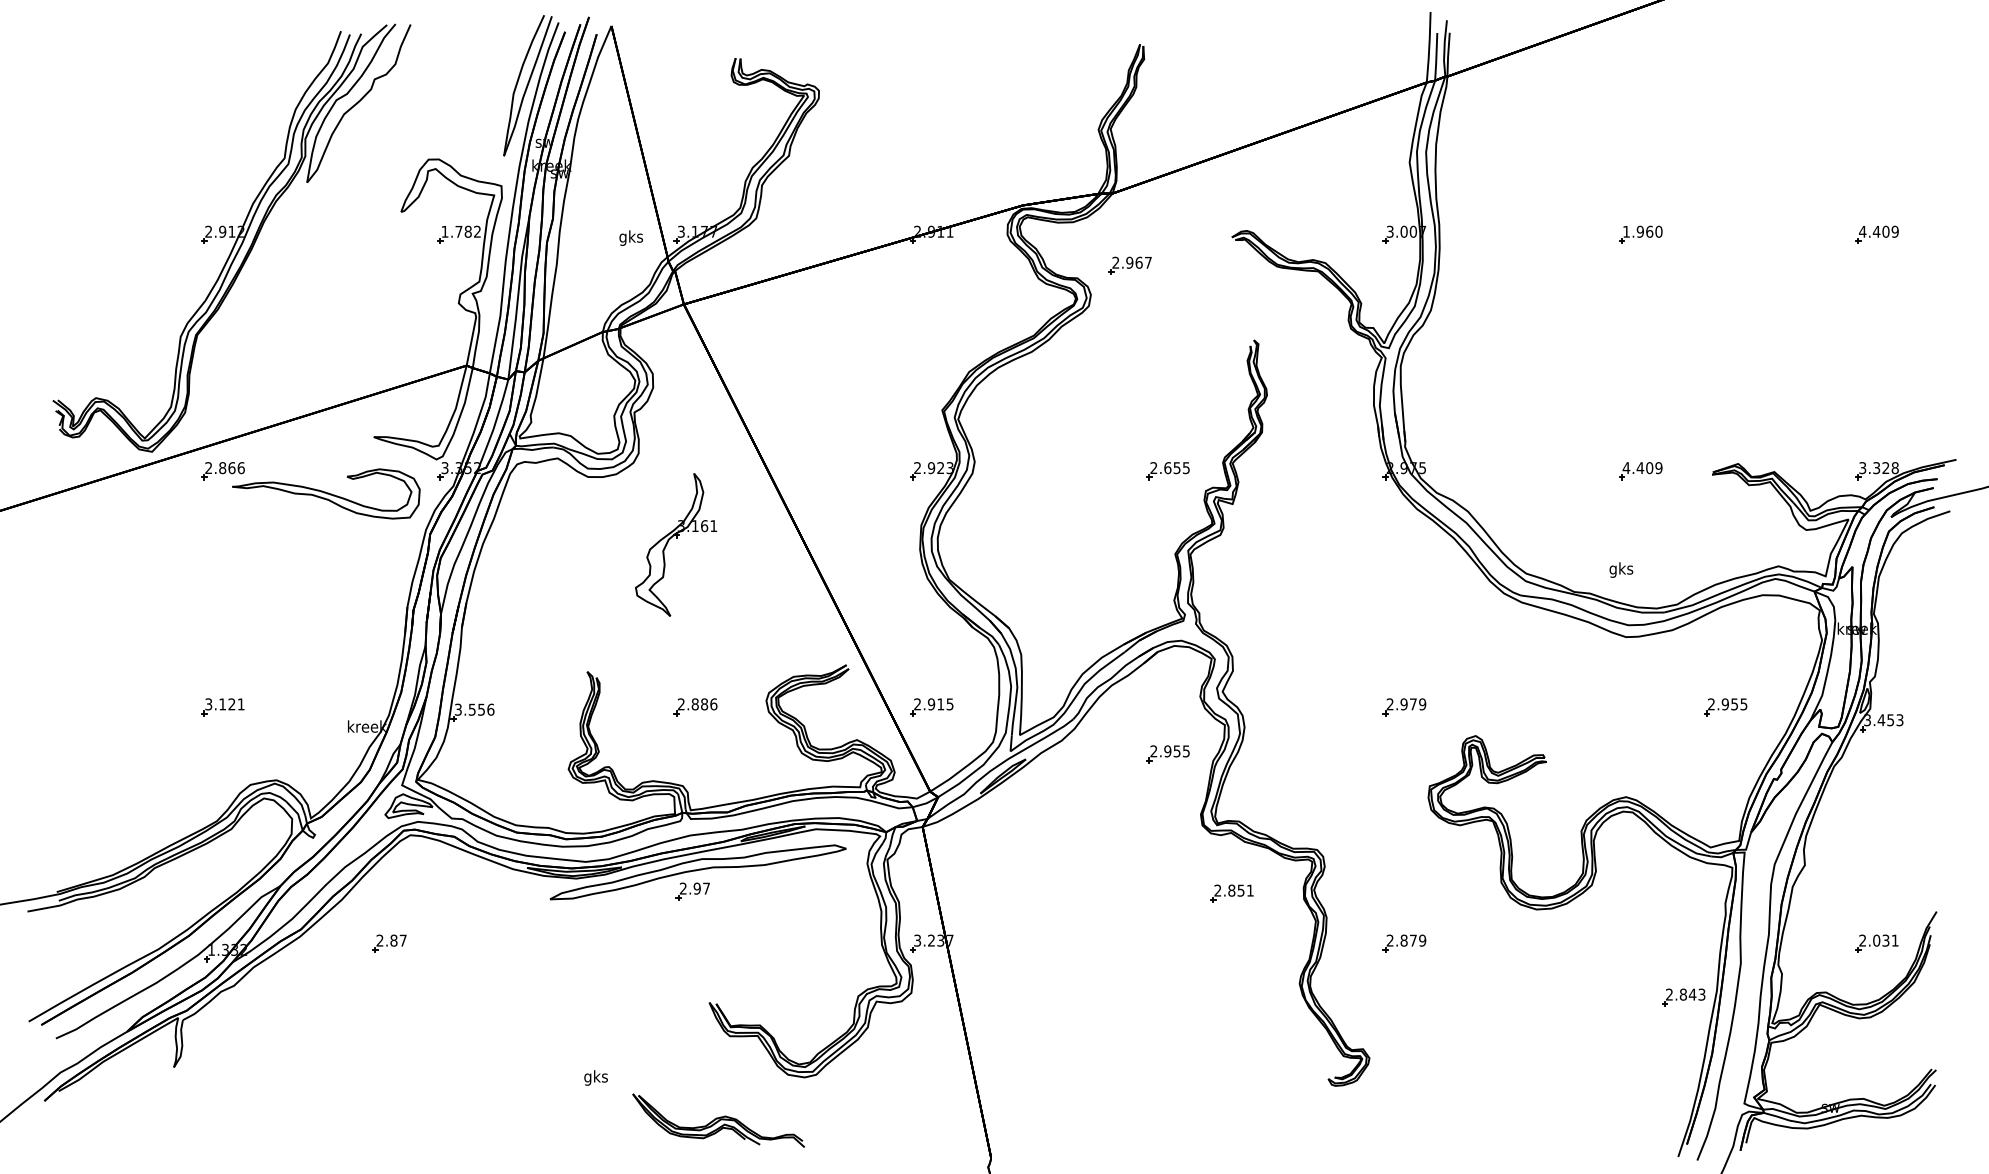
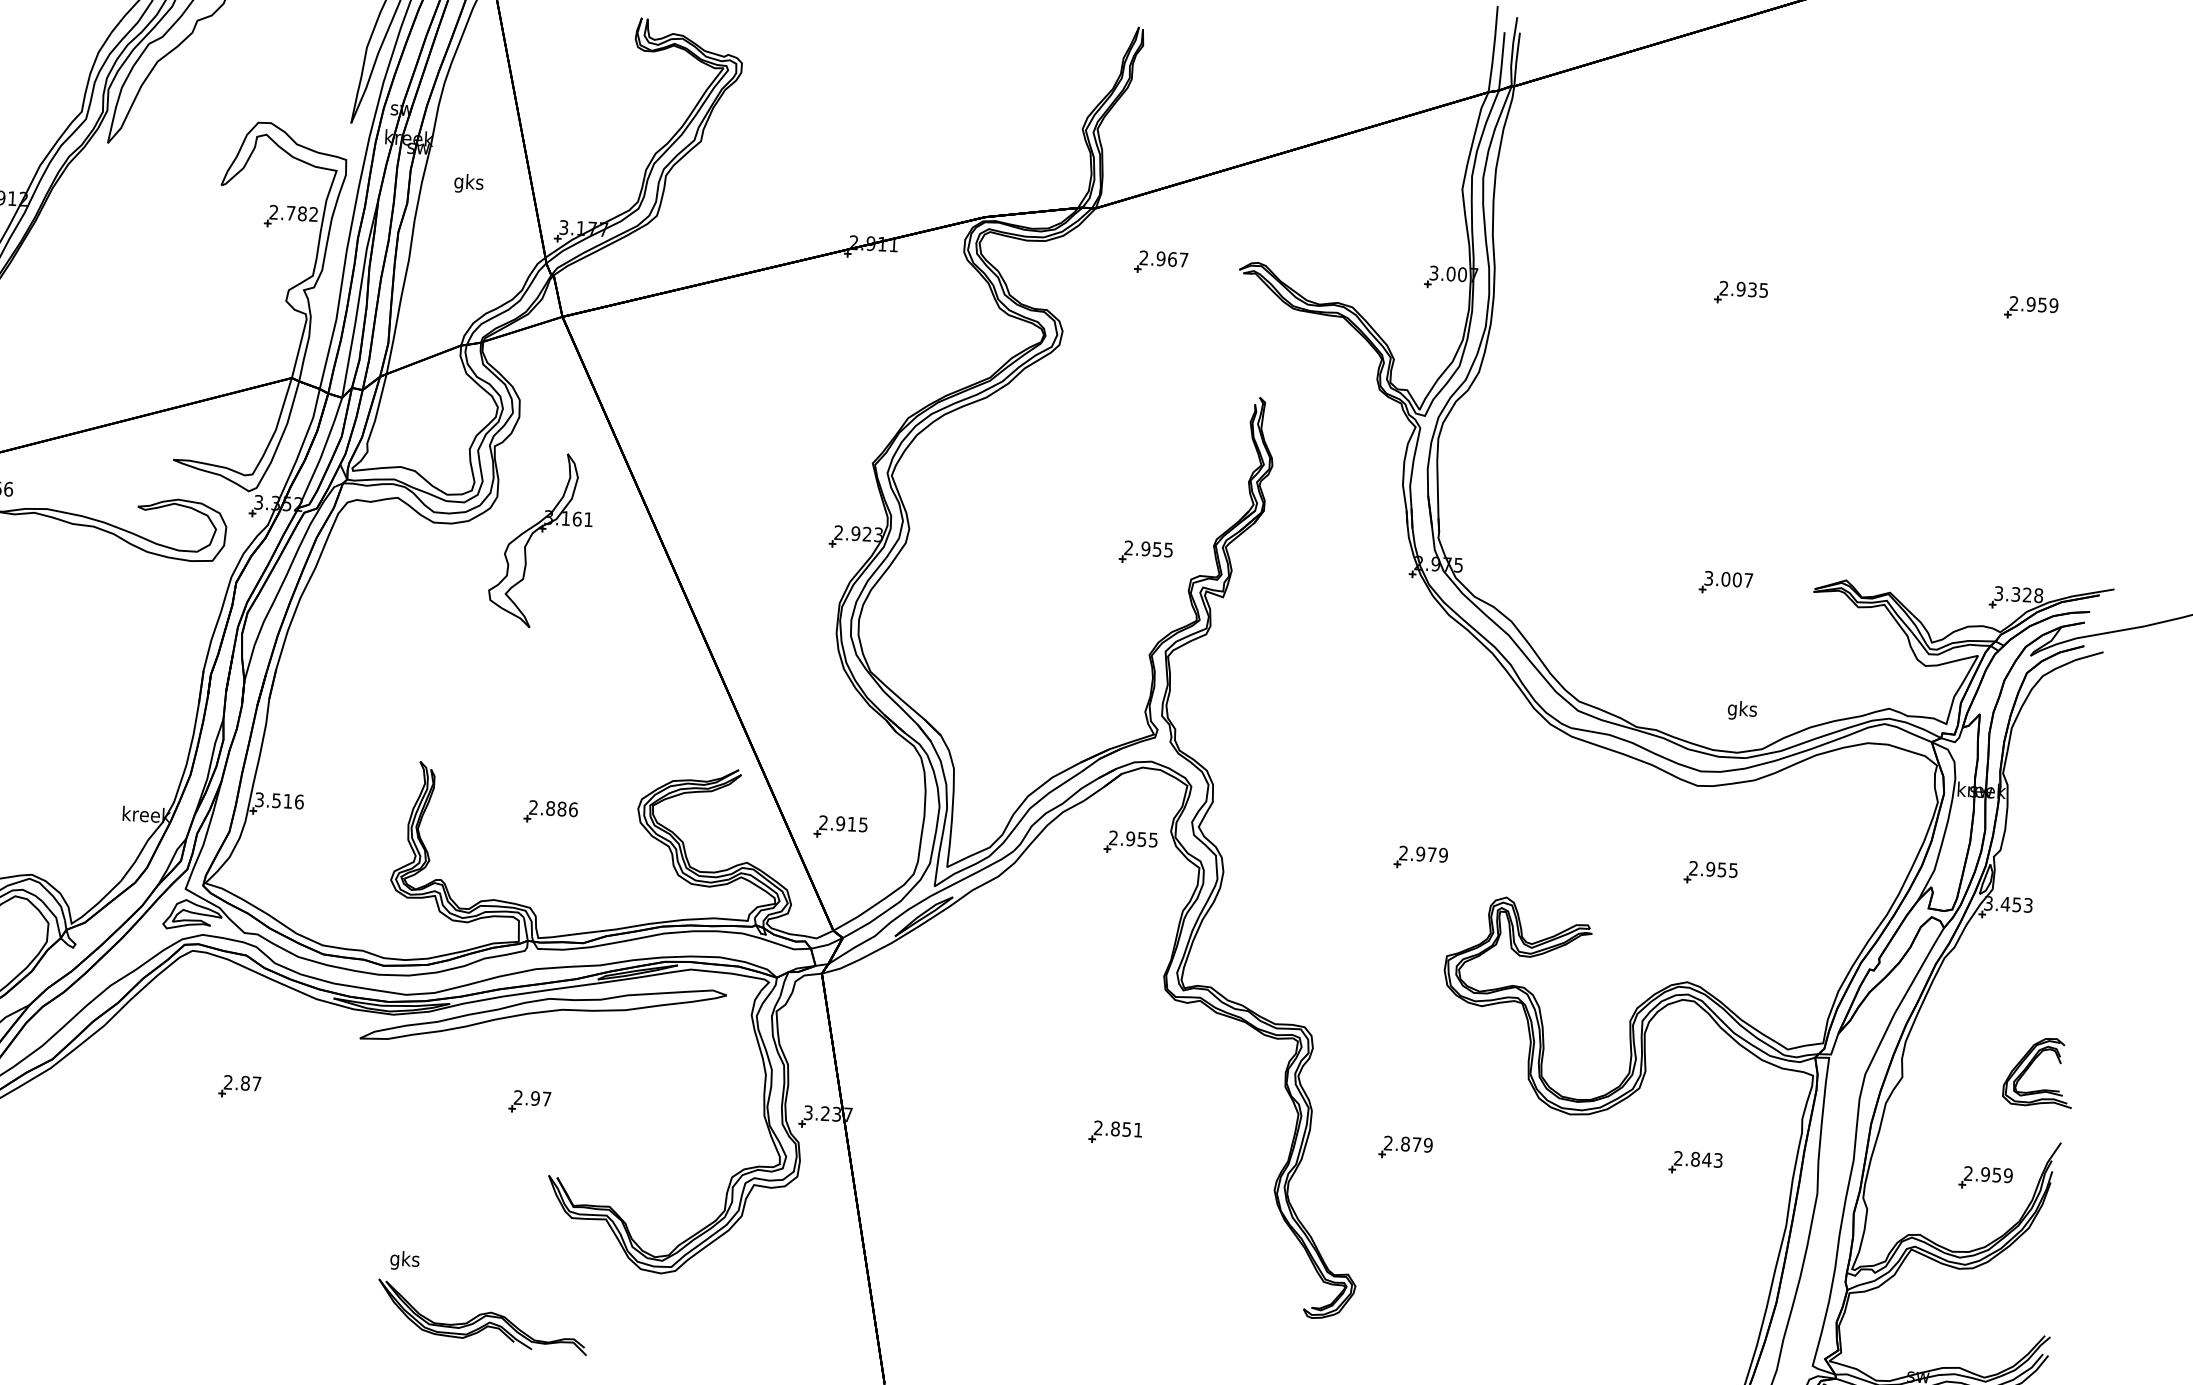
text: (444, 231) -> (273, 211), 1.782 -> 2.782
text: (1642, 231) -> (1743, 289), 1.960 -> 2.935
text: (1874, 231) -> (2028, 303), 4.409 -> 2.959
text: (630, 237) -> (468, 182), moved
part: (1129, 265) -> (1160, 262), moved
text: (1167, 468) -> (1145, 549), 2.655 -> 2.955
text: (1642, 468) -> (1728, 579), 4.409 -> 3.007
part: (676, 544) -> (541, 539), moved
text: (1621, 569) -> (1742, 709), moved
part: (1725, 707) -> (1710, 873), moved
text: (481, 709) -> (287, 801), 3.556 -> 3.516
part: (1167, 754) -> (1130, 842), moved
part: (1908, 851) -> (2030, 1067), added
part: (692, 891) -> (529, 1101), moved
part: (1231, 893) -> (1114, 1132), moved
text: (1885, 940) -> (1996, 1174), 2.031 -> 2.959
part: (389, 943) -> (239, 1086), moved
part: (1683, 997) -> (1695, 1162), moved
part: (718, 1120) -> (482, 1317), moved

